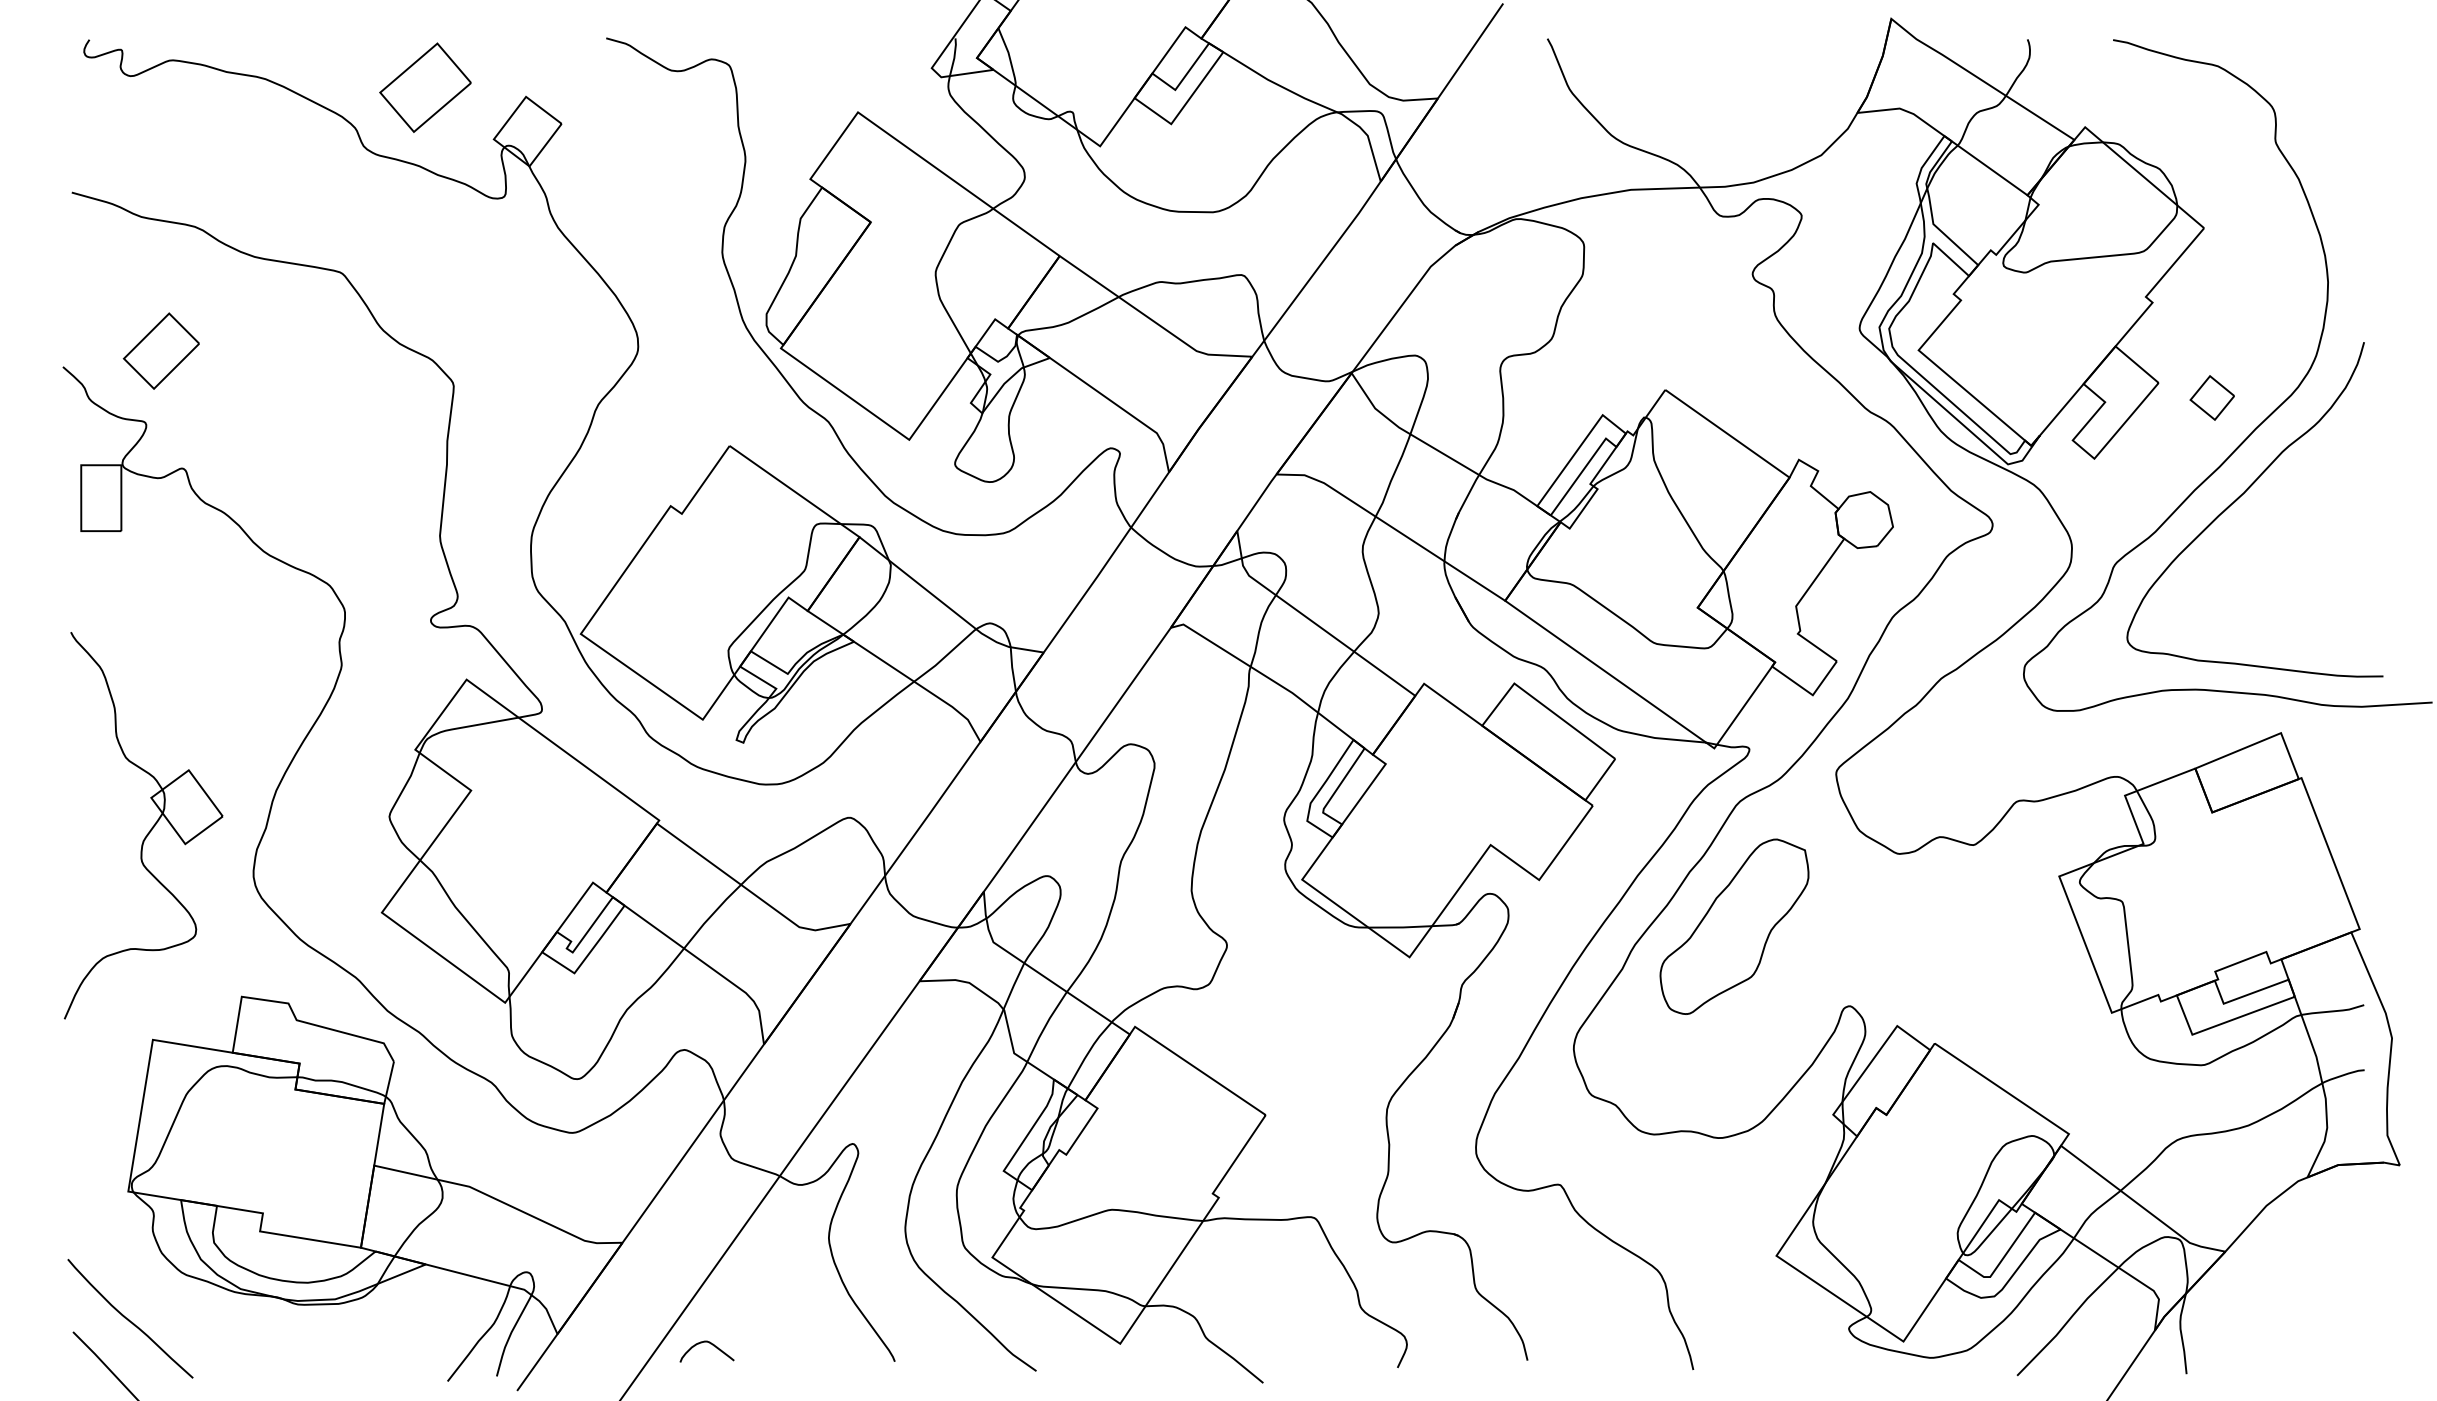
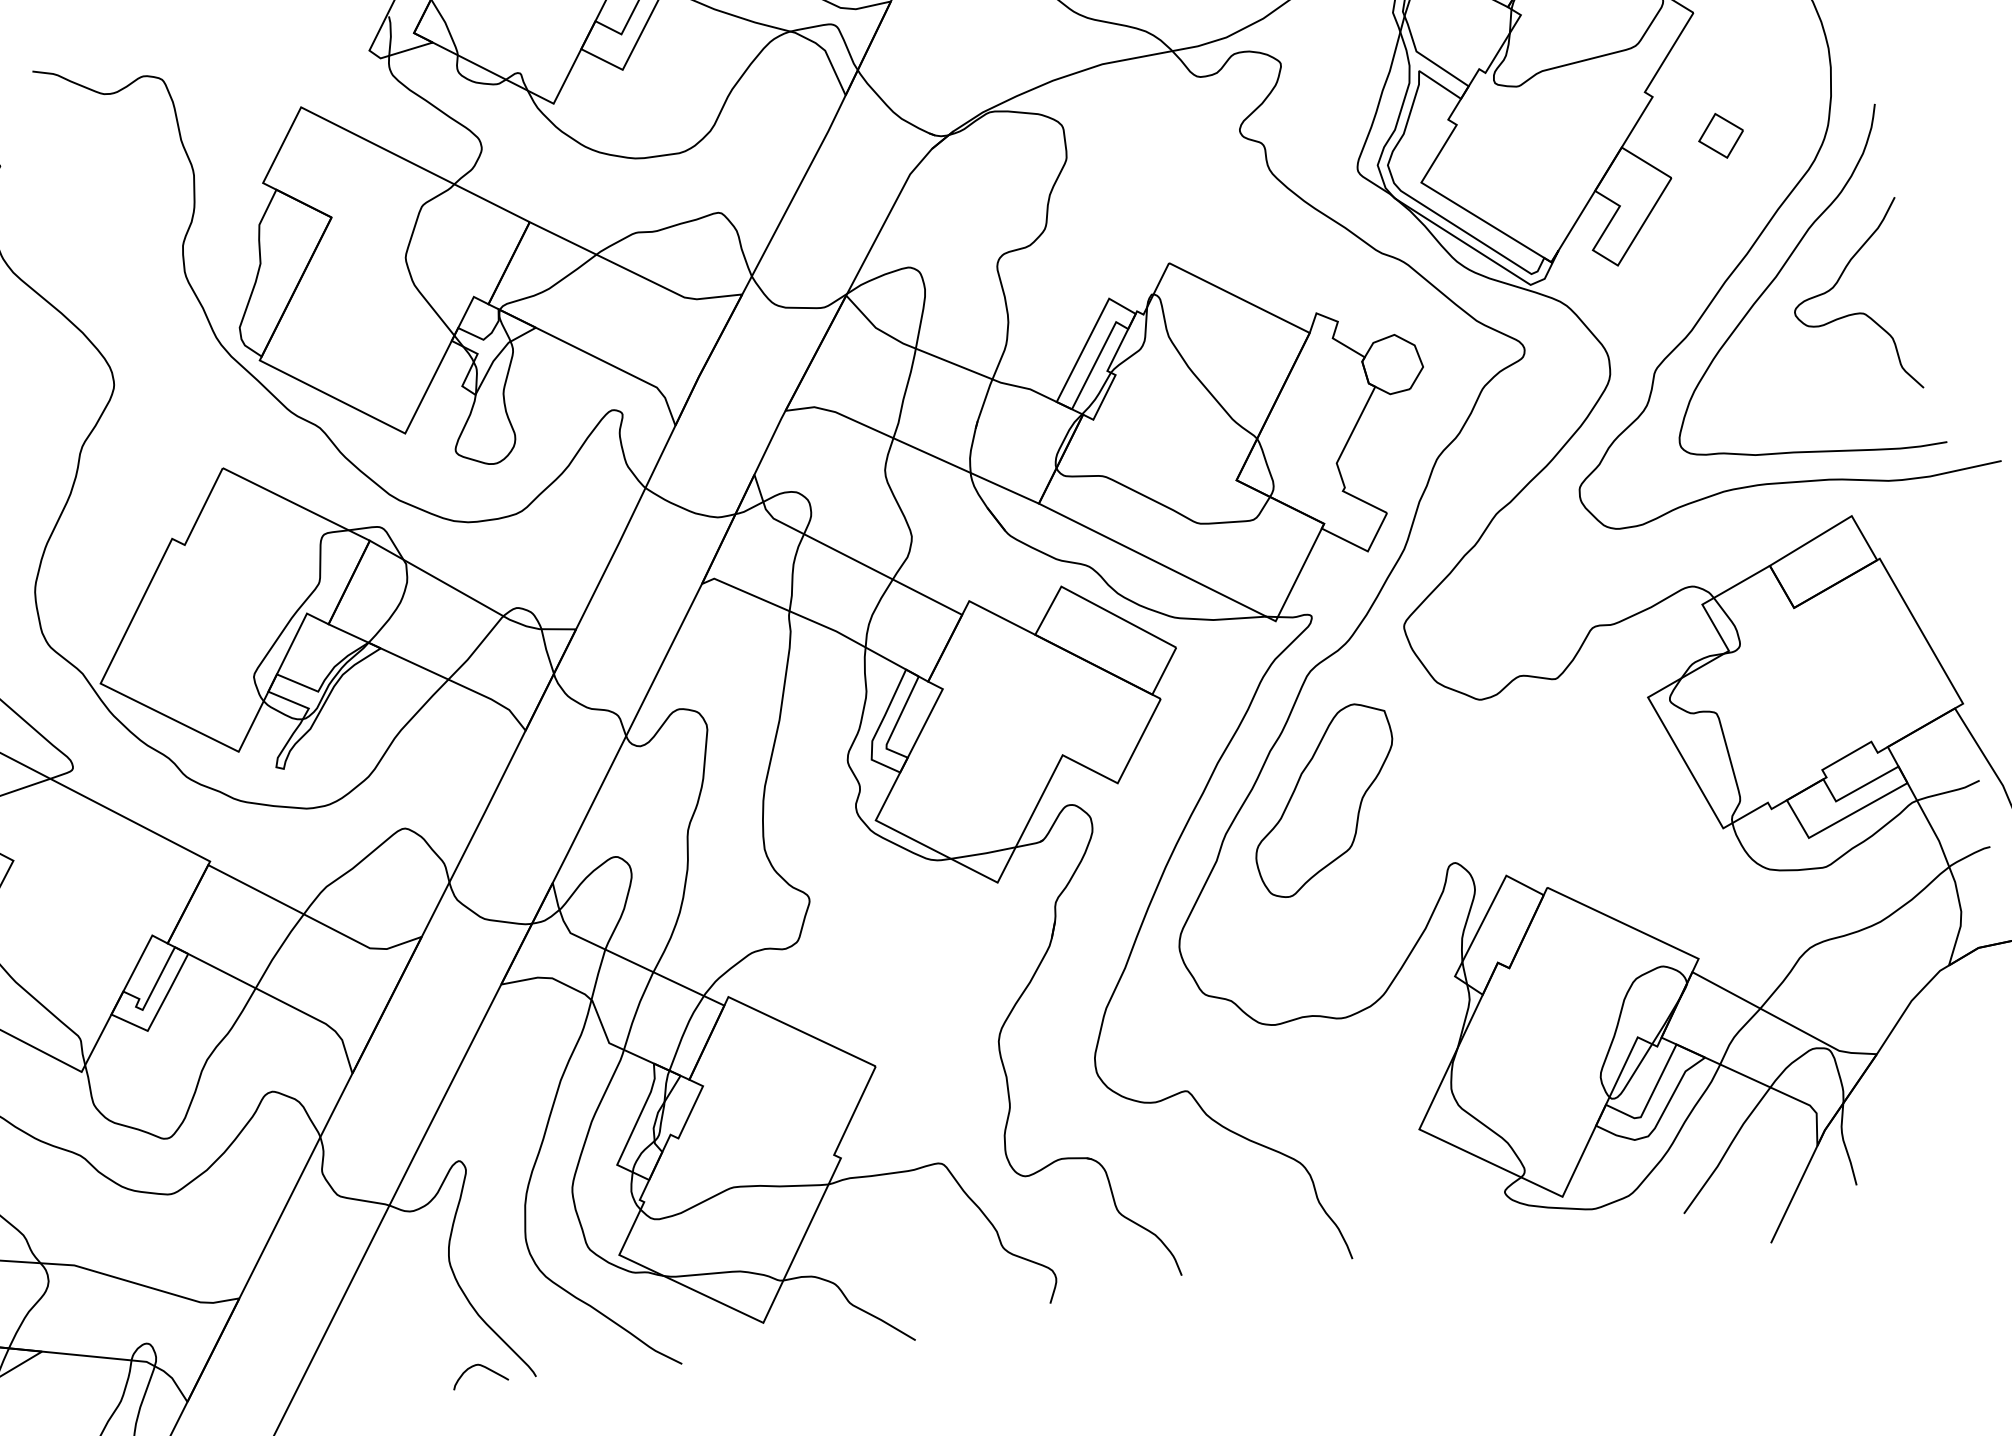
part: (2211, 397) -> (1720, 135), moved
curve: (2312, 539) -> (1853, 313), added
curve: (710, 1344) -> (482, 1367), moved

